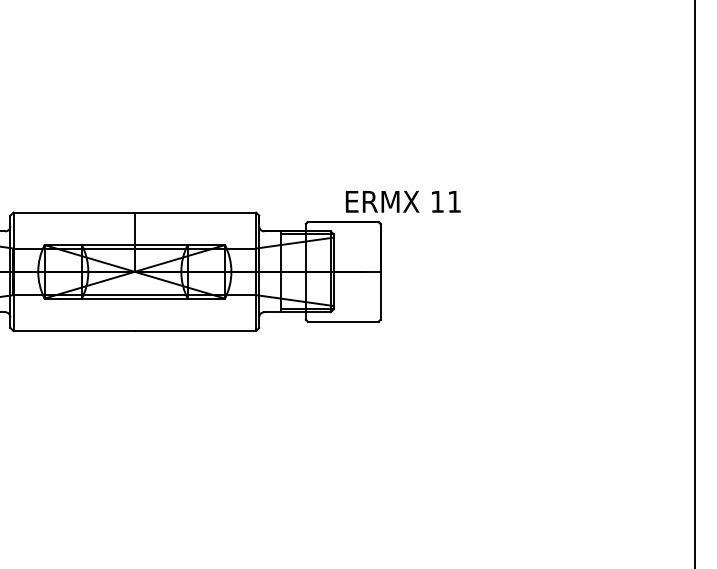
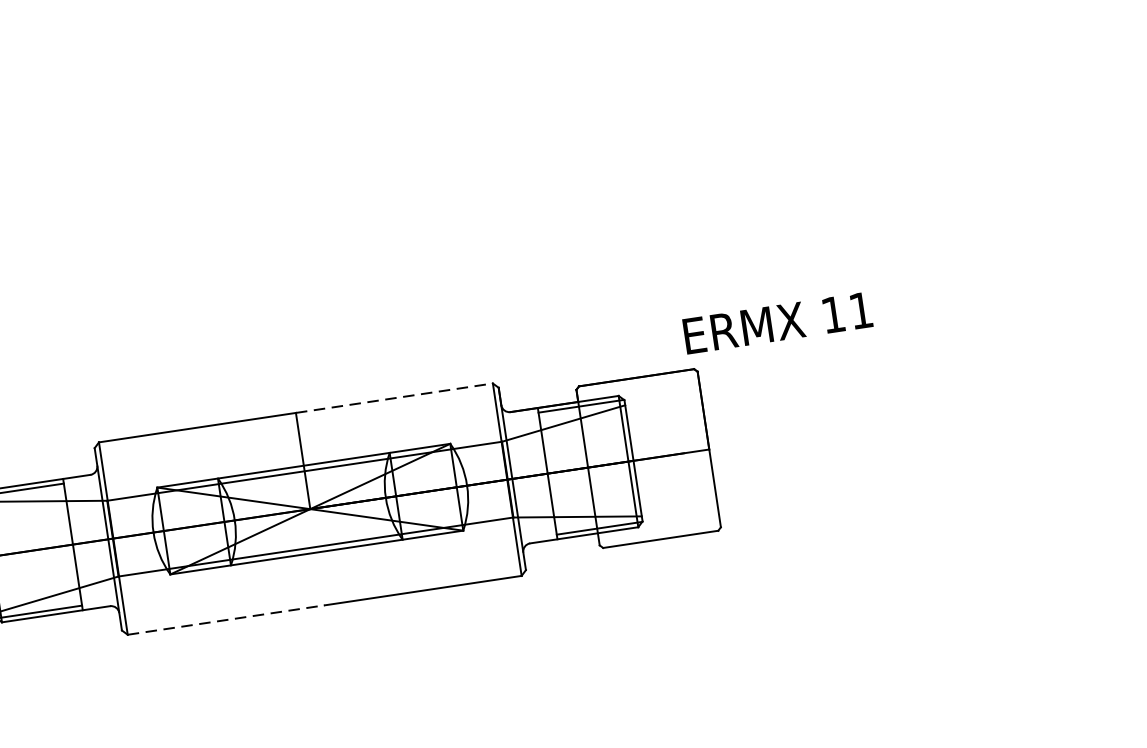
text: (403, 201) -> (778, 322), moved
line: (195, 212) -> (394, 398), solid -> dashed
line: (74, 331) -> (226, 620), solid -> dashed

